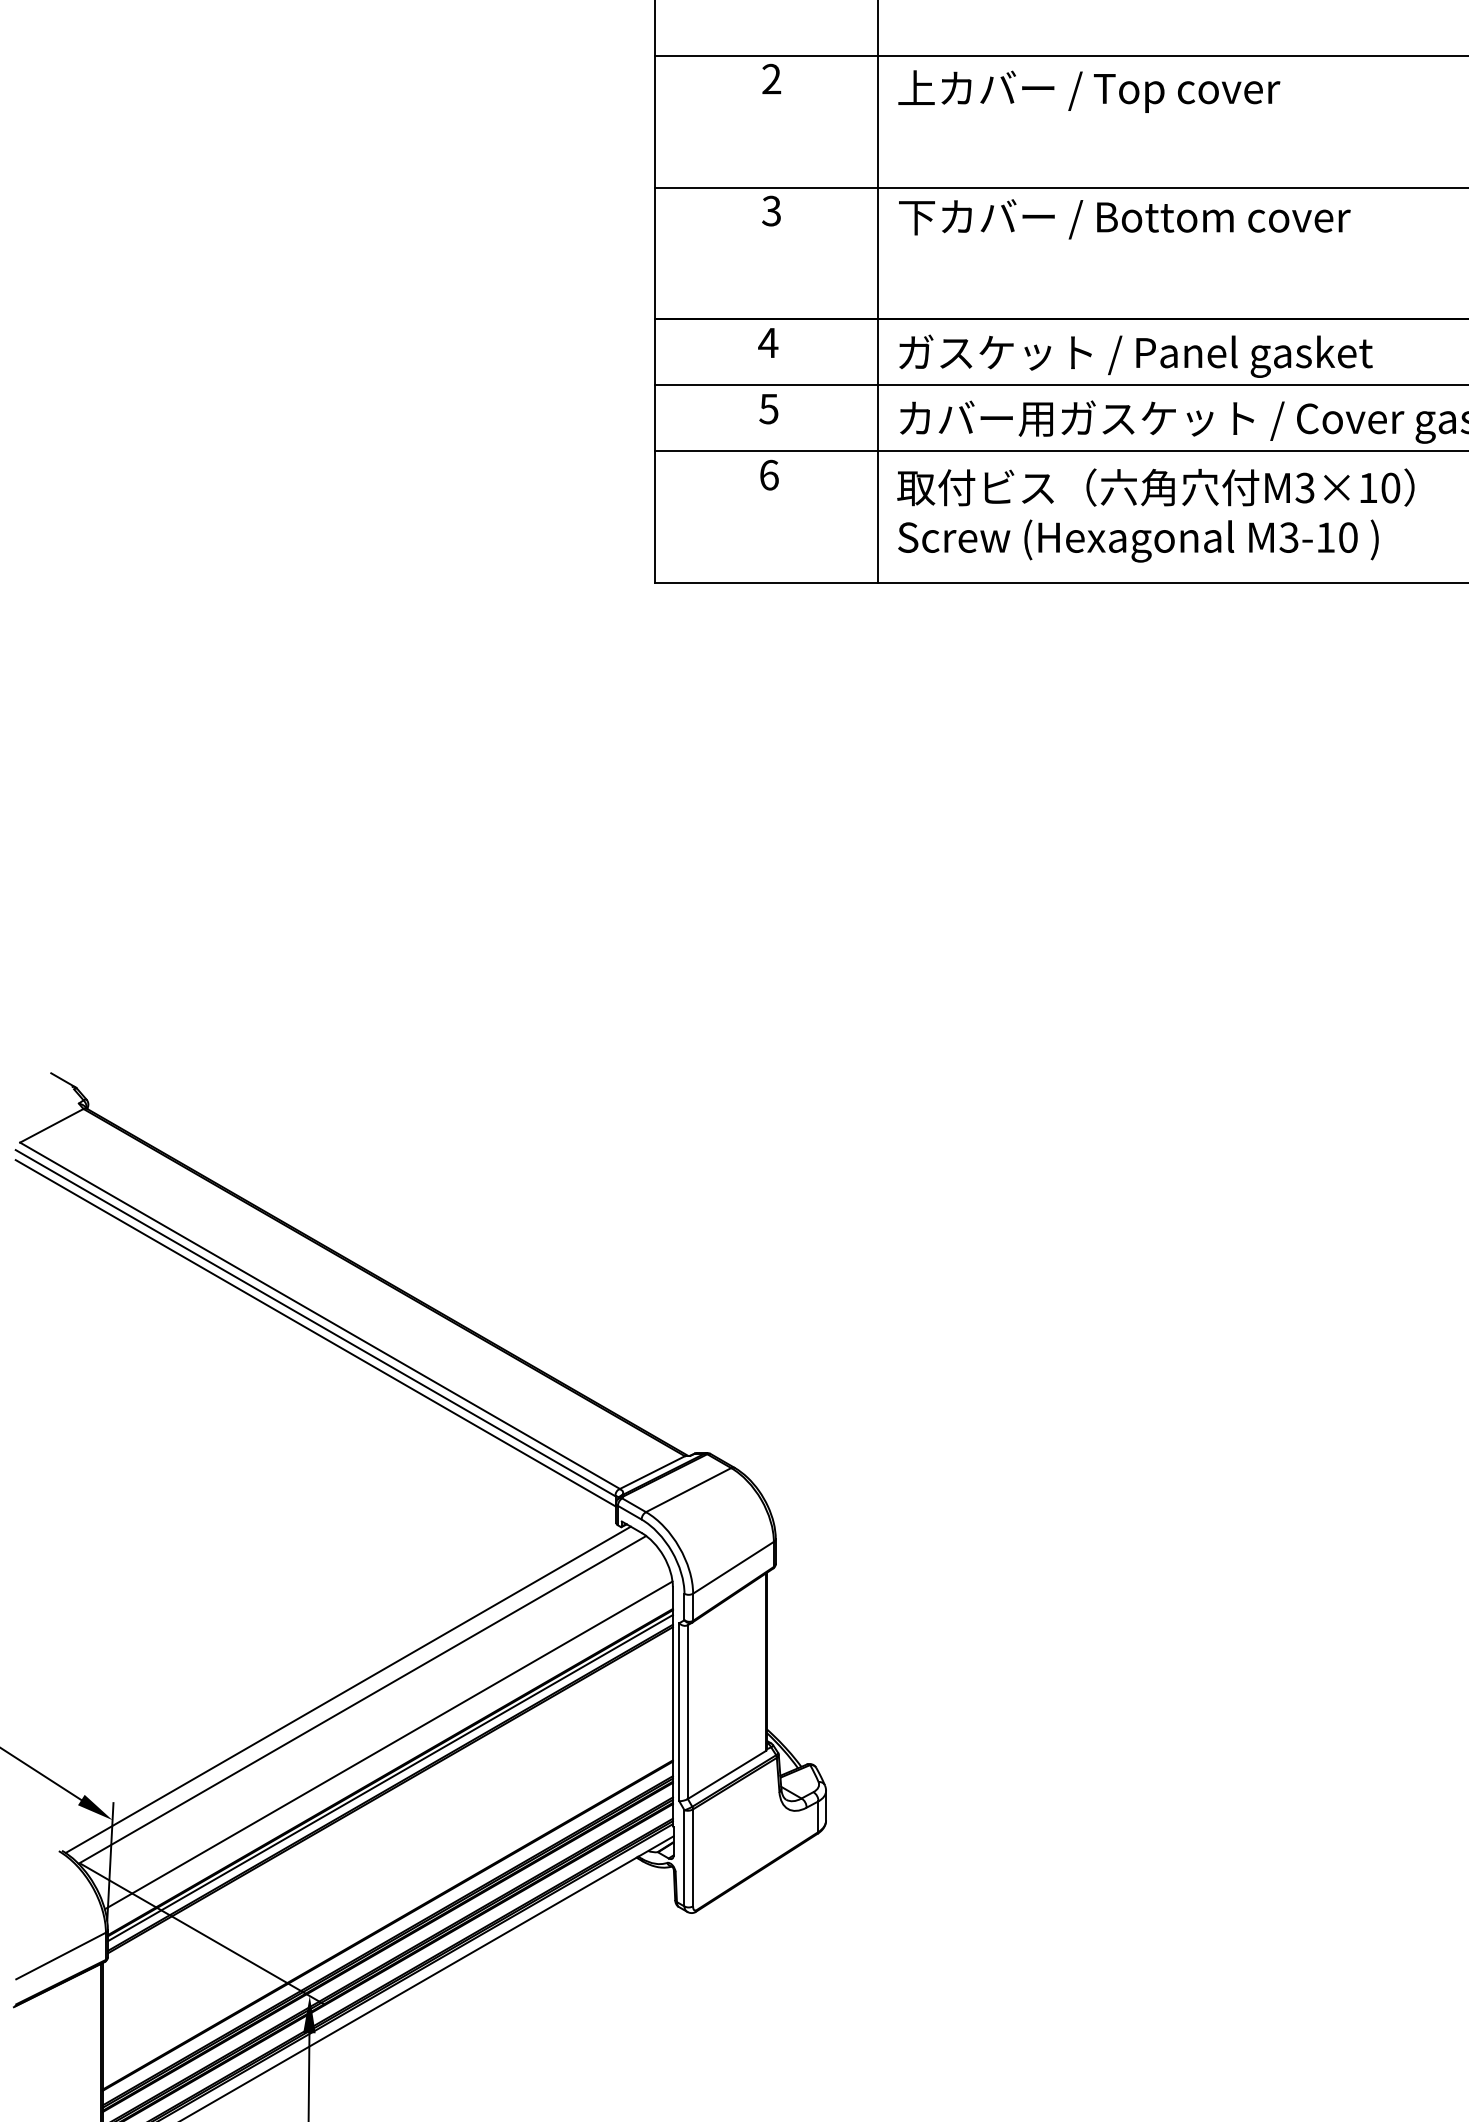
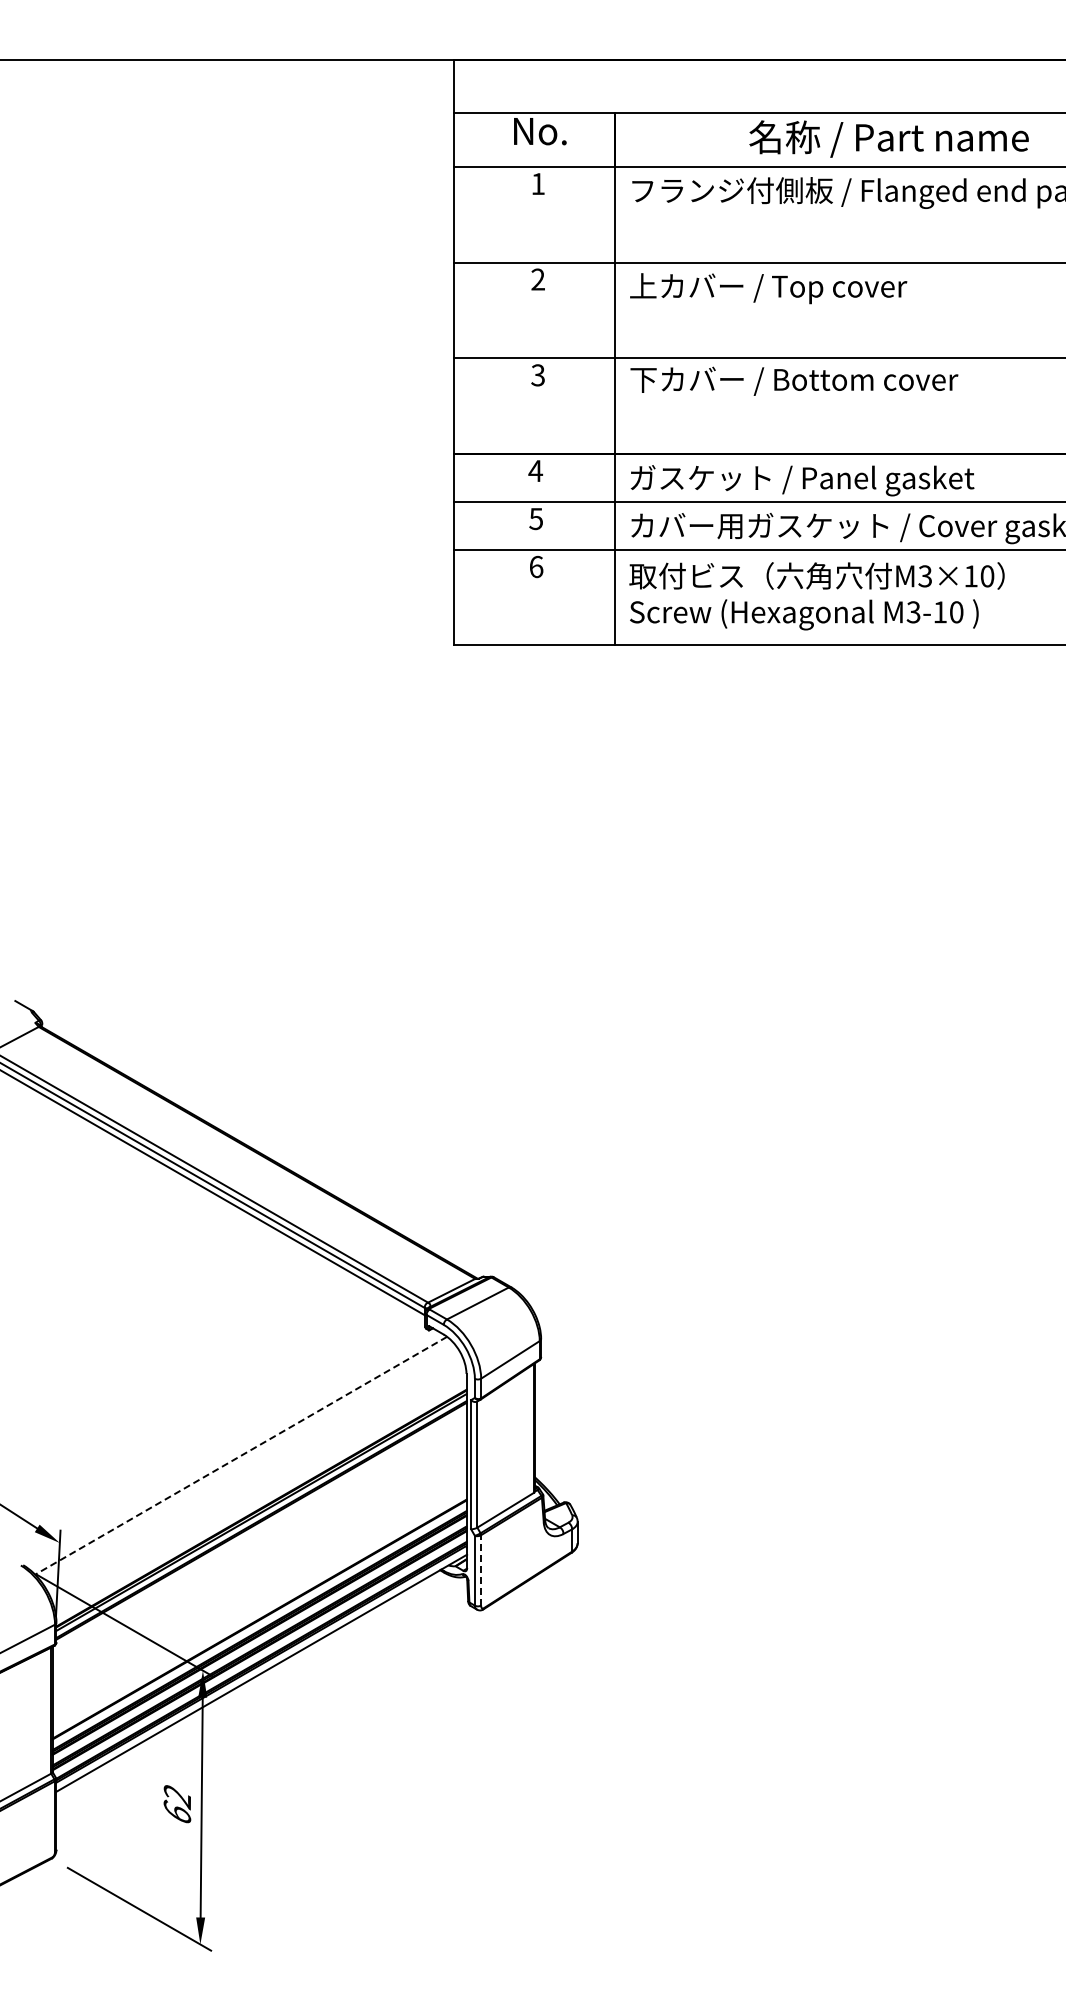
line: (347, 1689) -> (230, 1448), removed
line: (362, 1699) -> (241, 1455), solid -> dashed
line: (389, 1745) -> (260, 1488), removed
line: (693, 1856) -> (481, 1569), solid -> dashed

